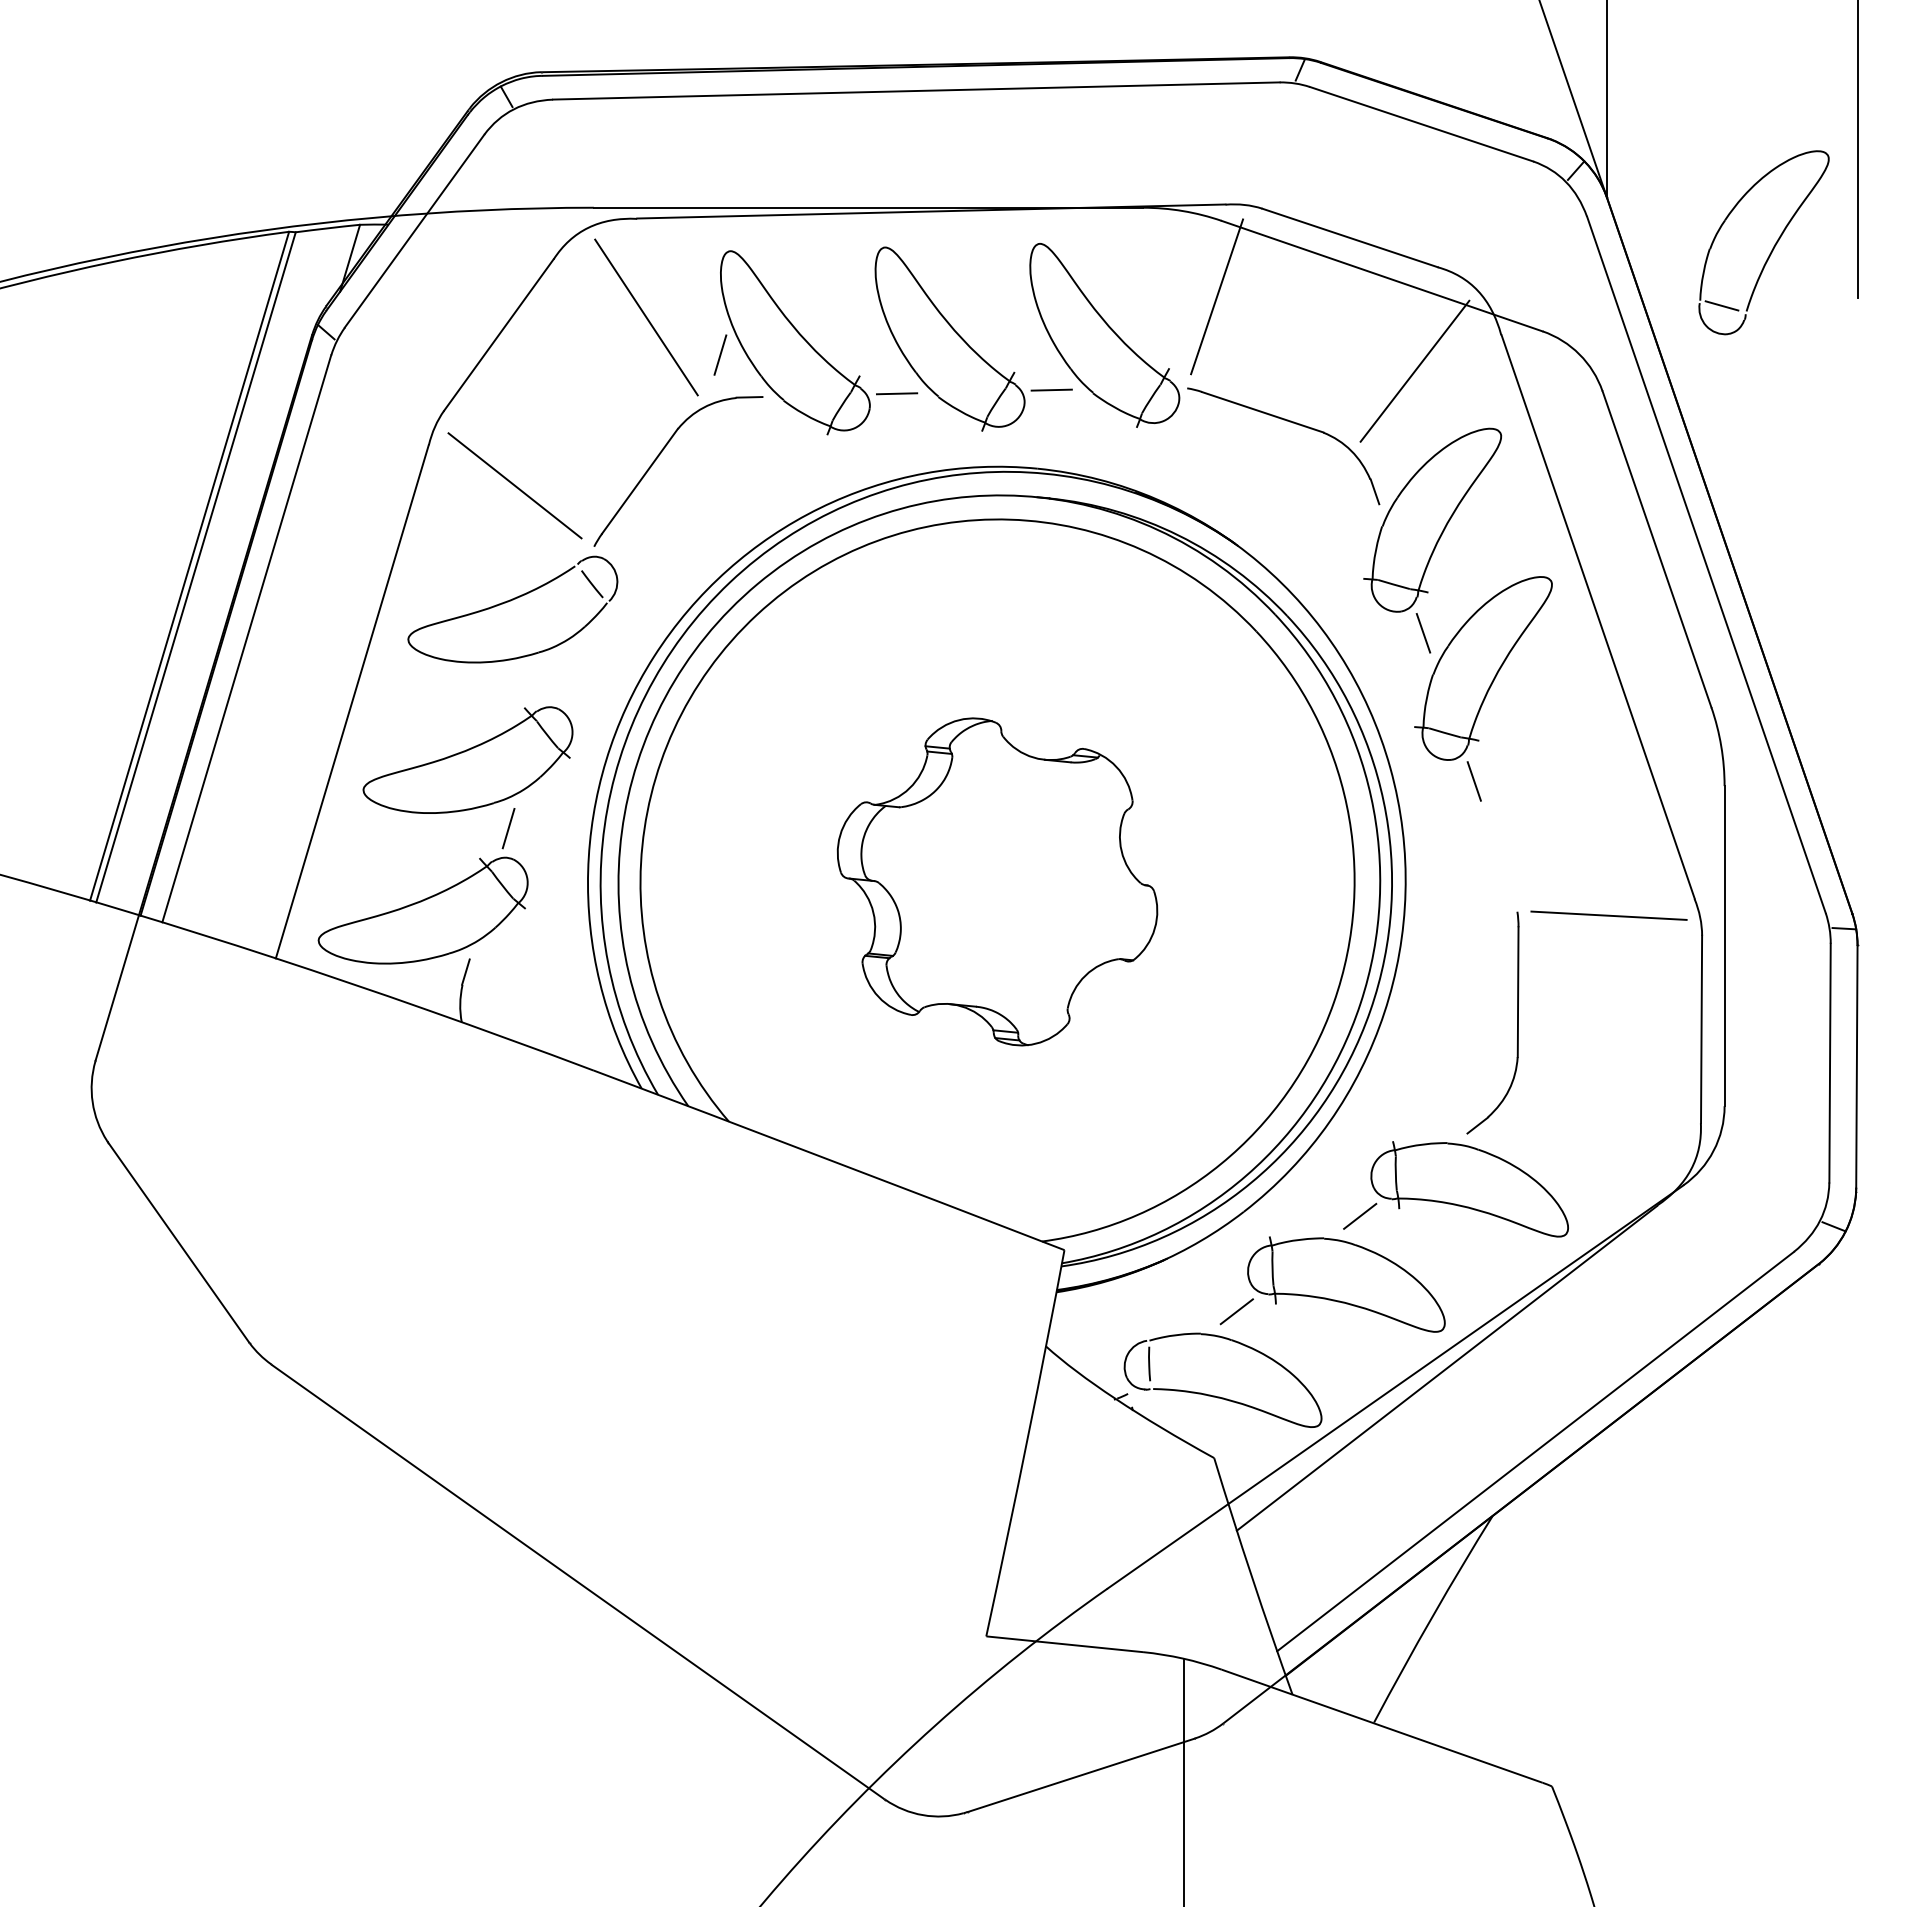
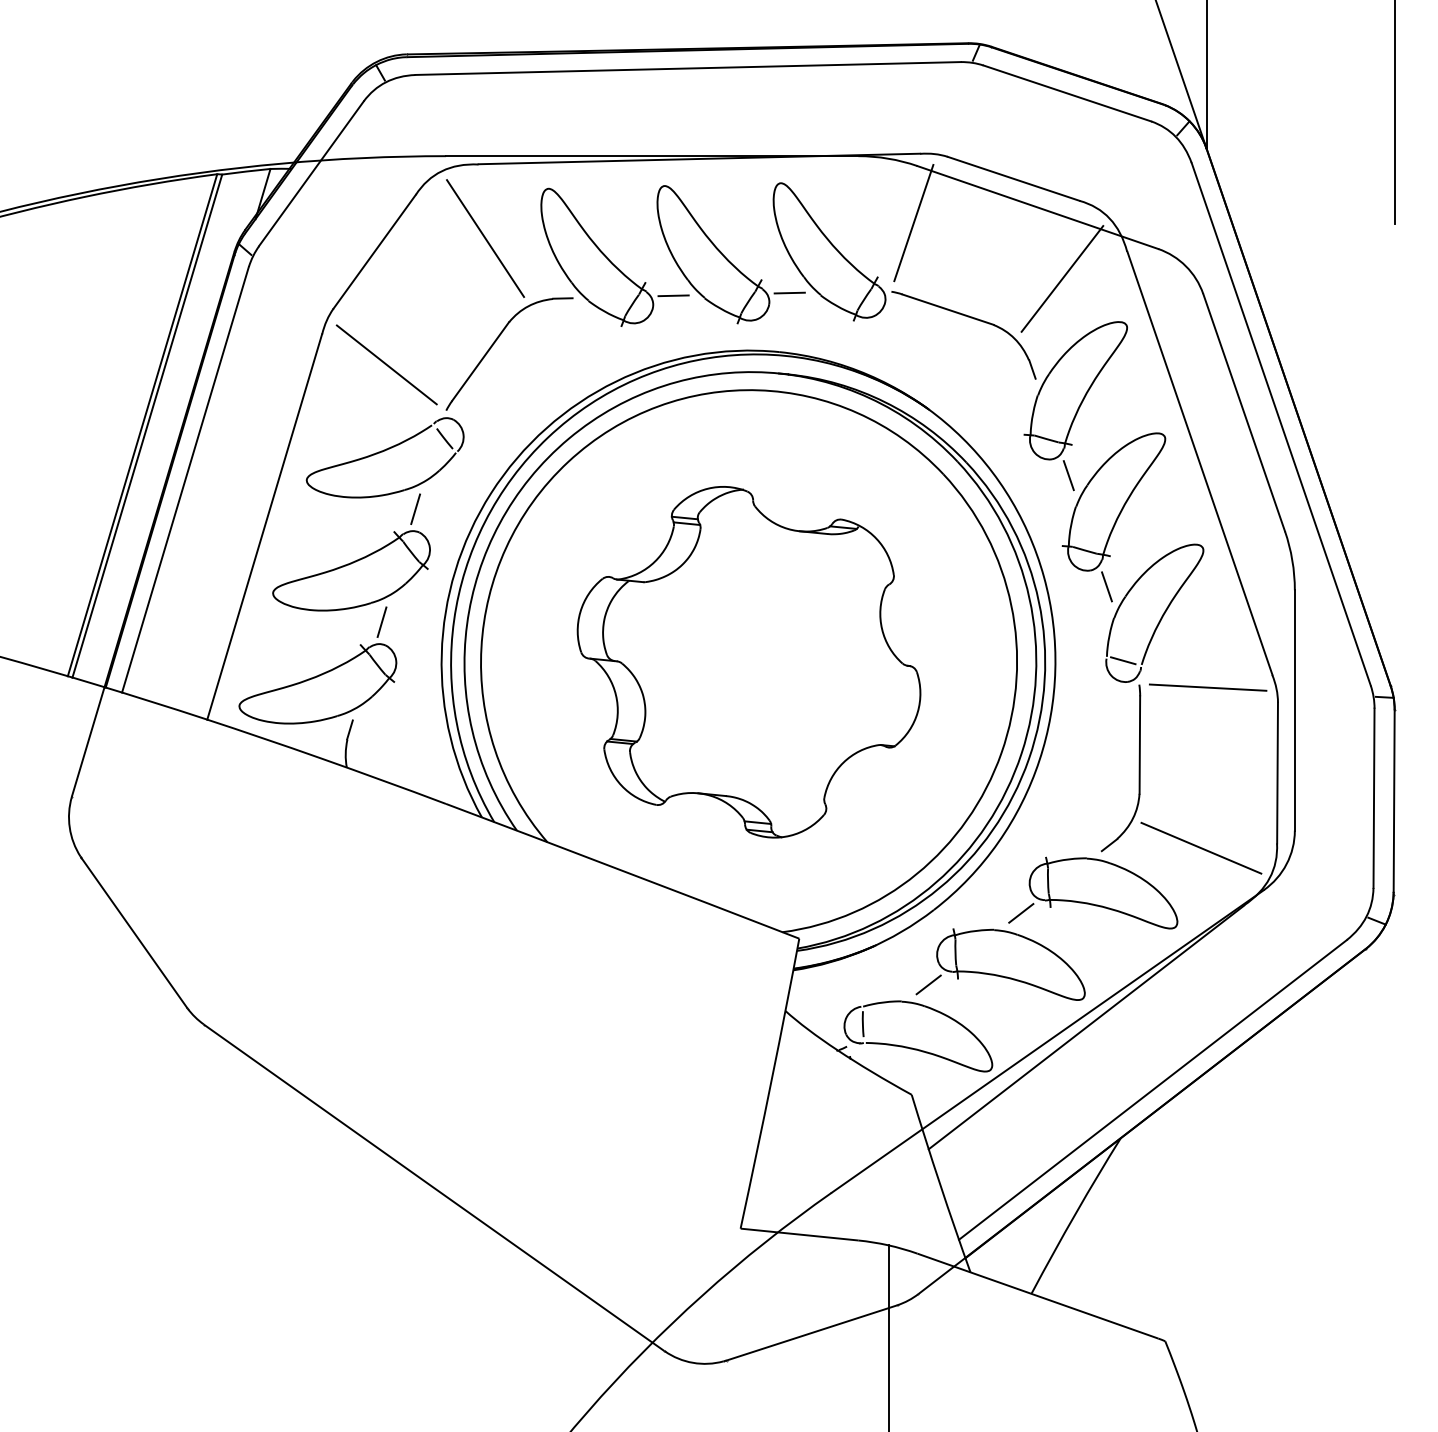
part: (1773, 246) -> (1161, 616), moved
line: (720, 354) -> (415, 508), moved
part: (997, 881) -> (749, 661), size x1.43
line: (1599, 1129) -> (1200, 848), added

